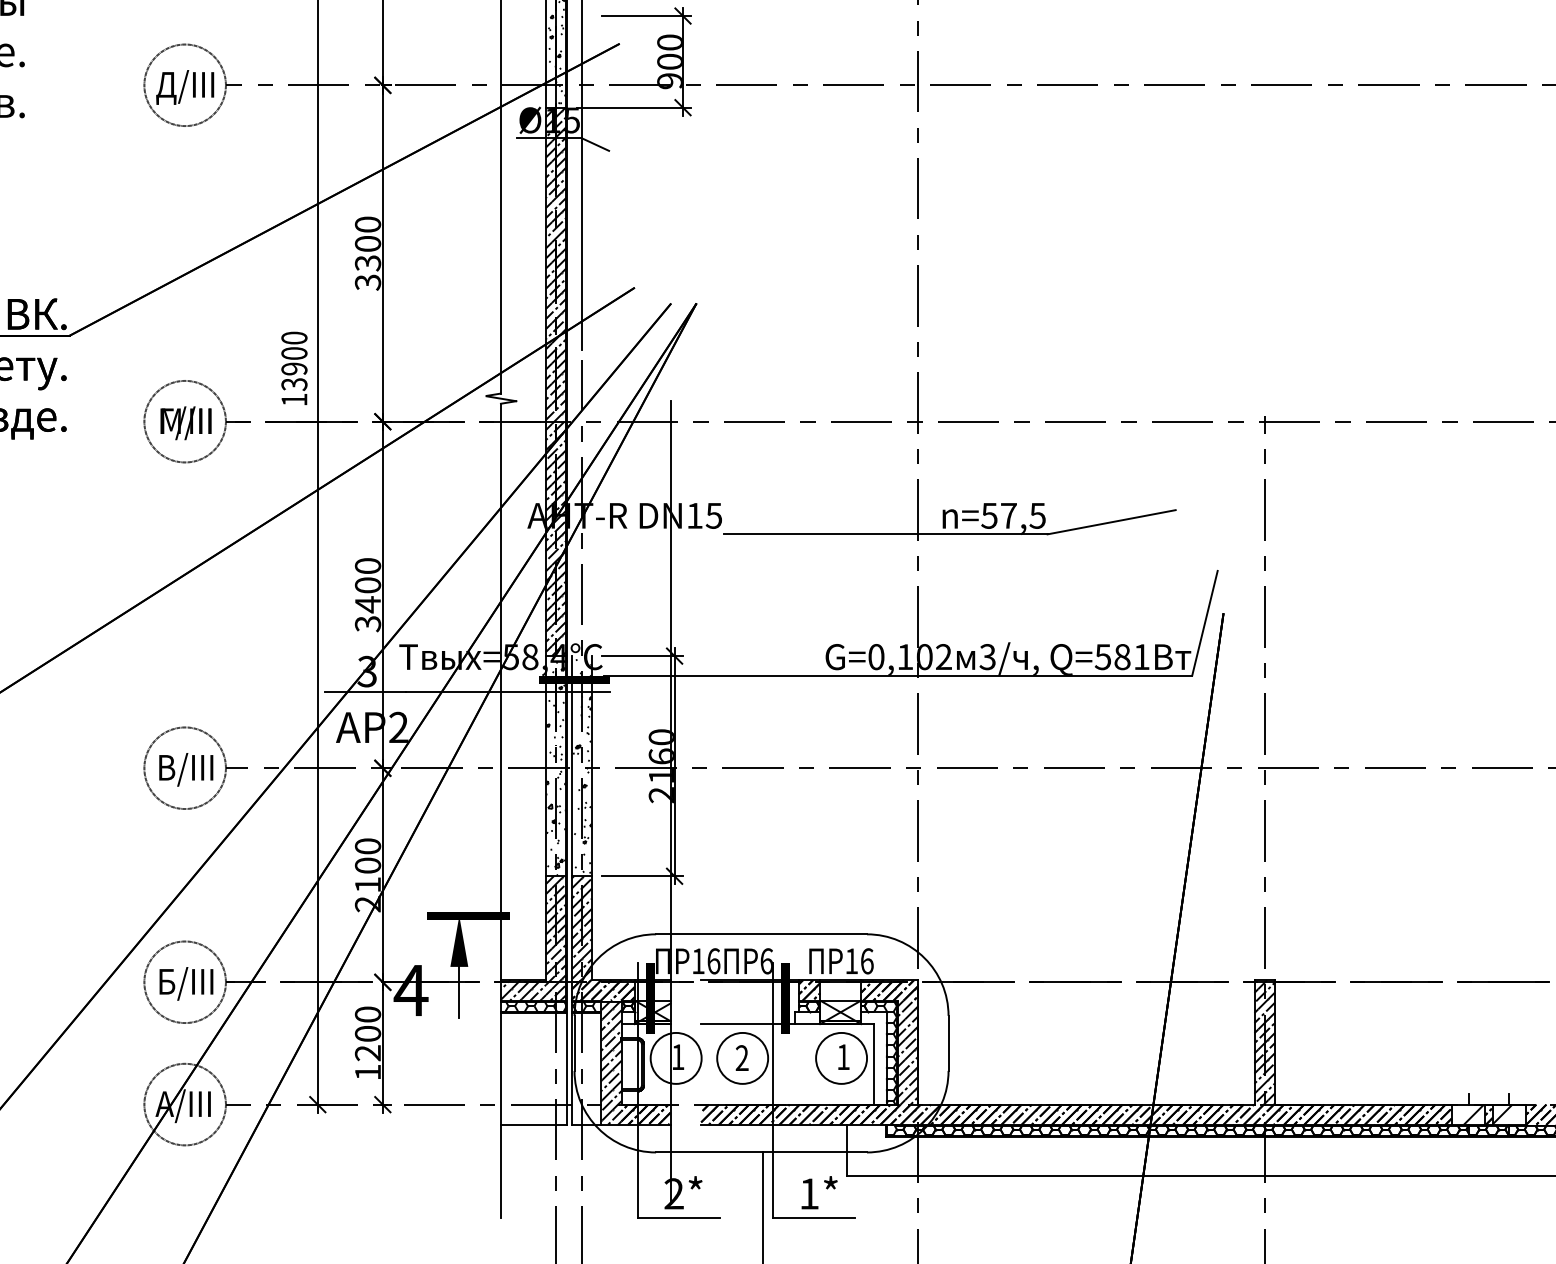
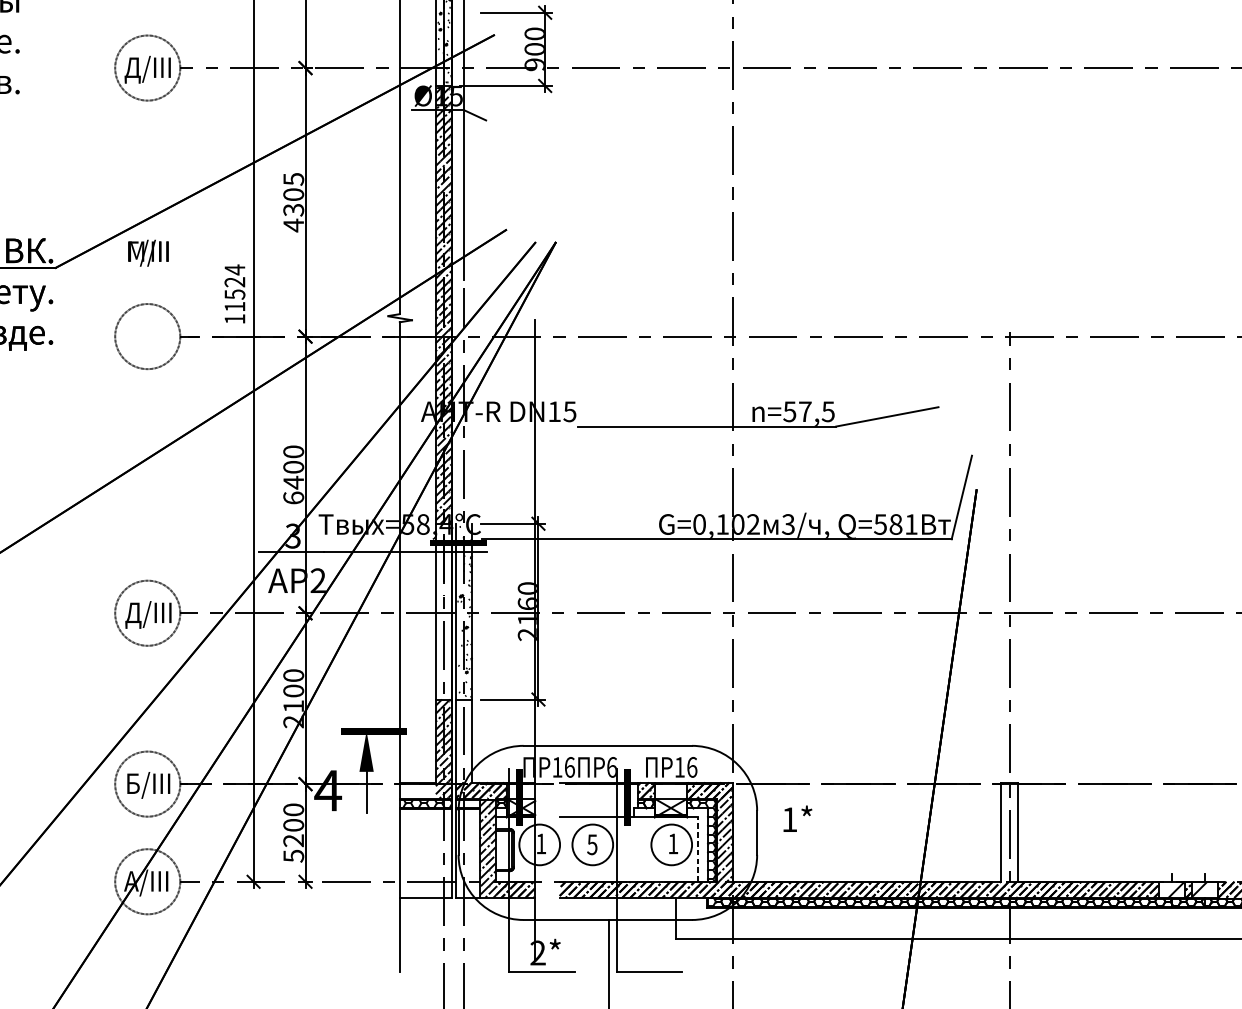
text: (367, 253) -> (293, 202), 3300 -> 4305
text: (294, 361) -> (235, 288), 13900 -> 11524
text: (185, 423) -> (148, 253), moved
text: (367, 623) -> (293, 497), 3400 -> 6400
hatch: (556, 768) -> (444, 613), removed
text: (185, 770) -> (148, 615), В/III -> Д/III
hatch: (581, 928) -> (464, 741), removed
hatch: (523, 990) -> (417, 790), removed
hatch: (586, 1006) -> (468, 803), removed
hatch: (1264, 1042) -> (1009, 832), removed
text: (741, 1058) -> (591, 844), 2 -> 5
line: (874, 1063) -> (698, 848), solid -> dashed
text: (368, 1072) -> (294, 856), 1200 -> 5200
text: (819, 1192) -> (797, 818), moved

